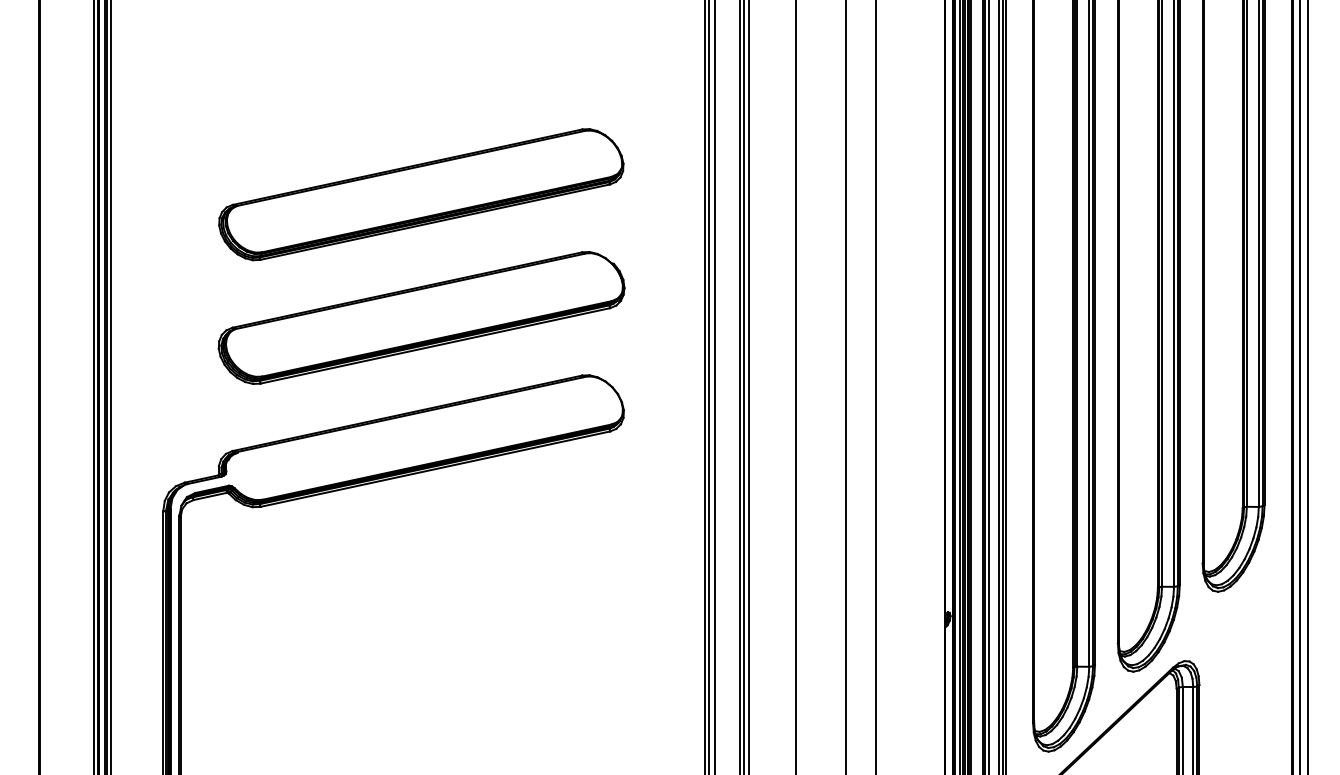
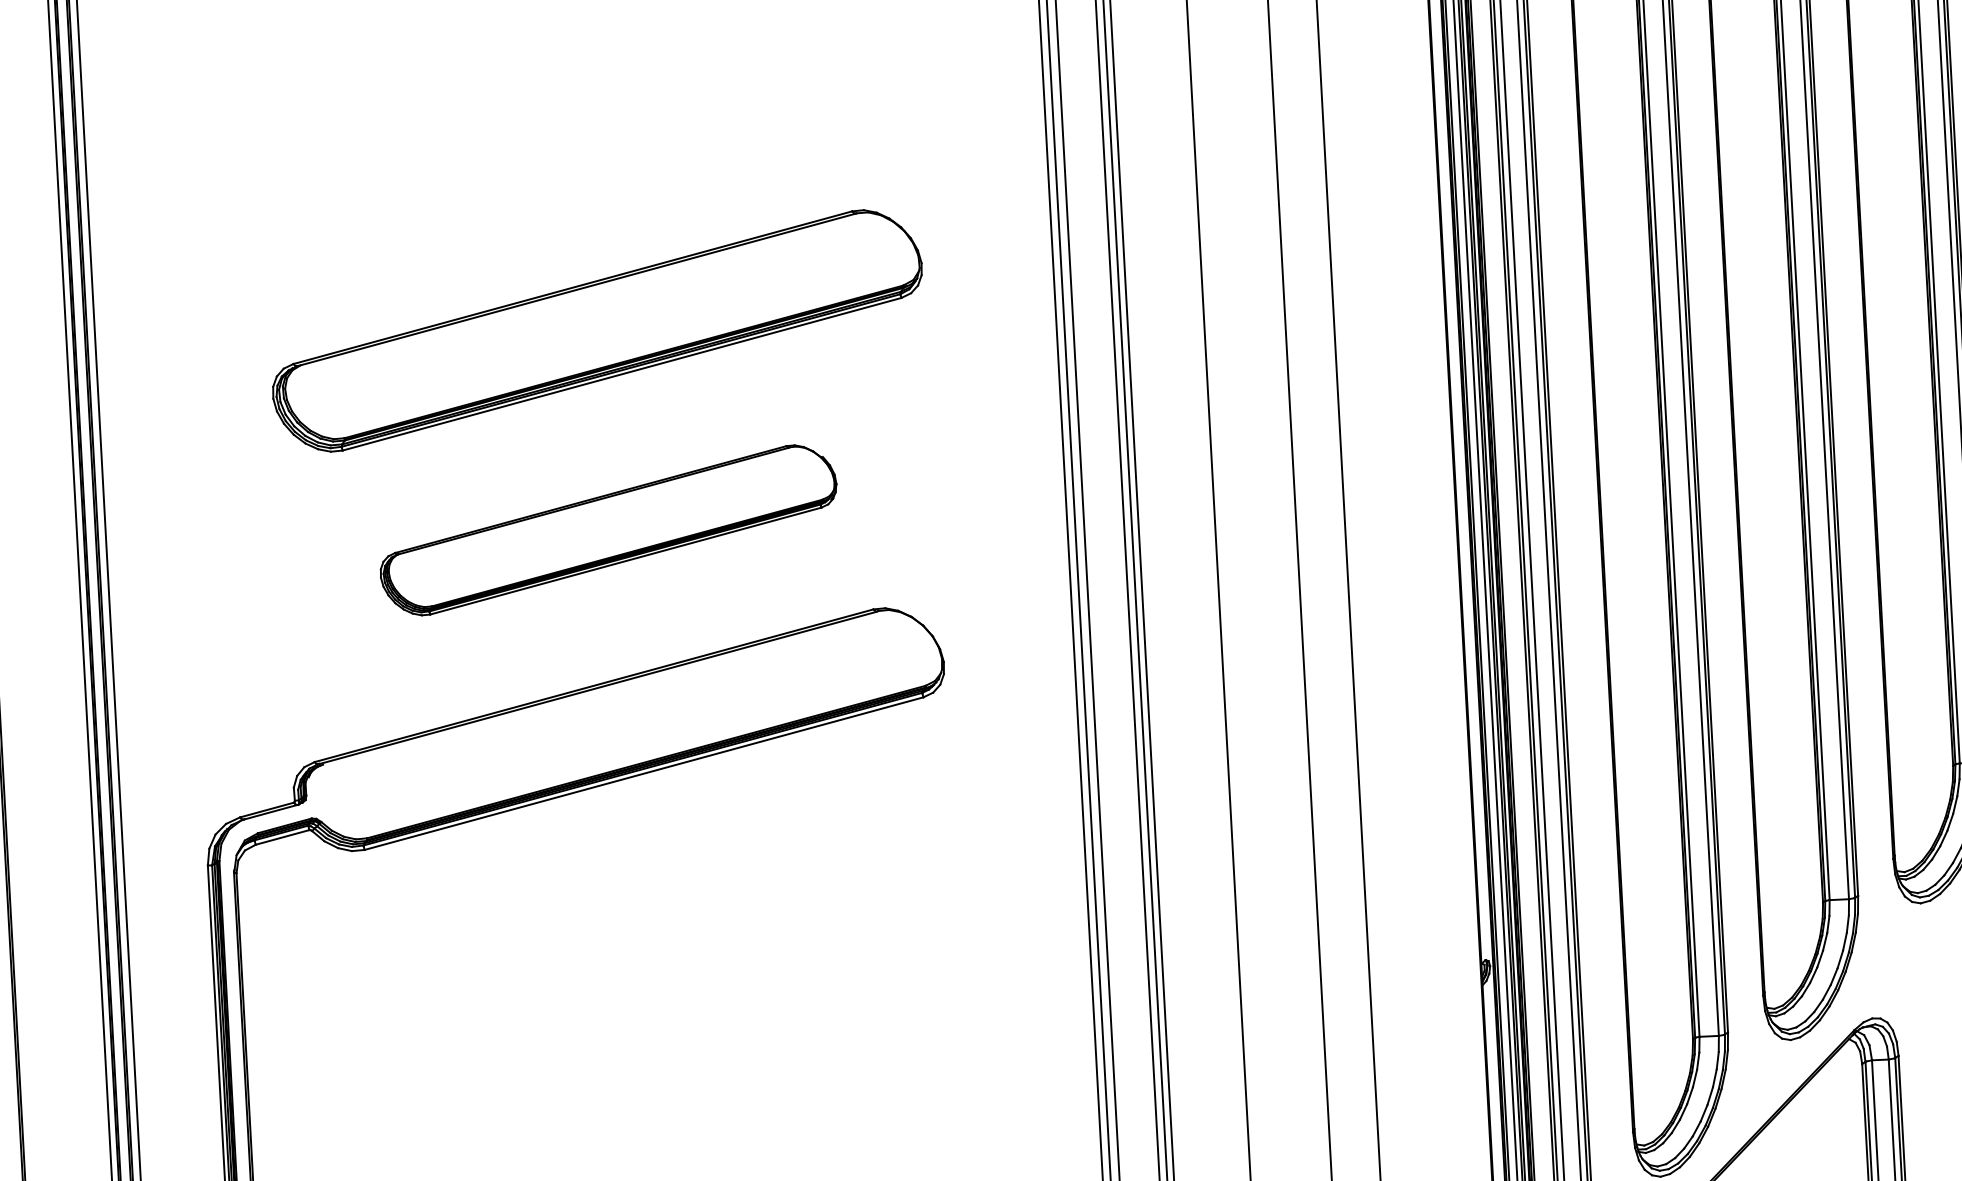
part: (421, 317) -> (608, 529), size x0.7

